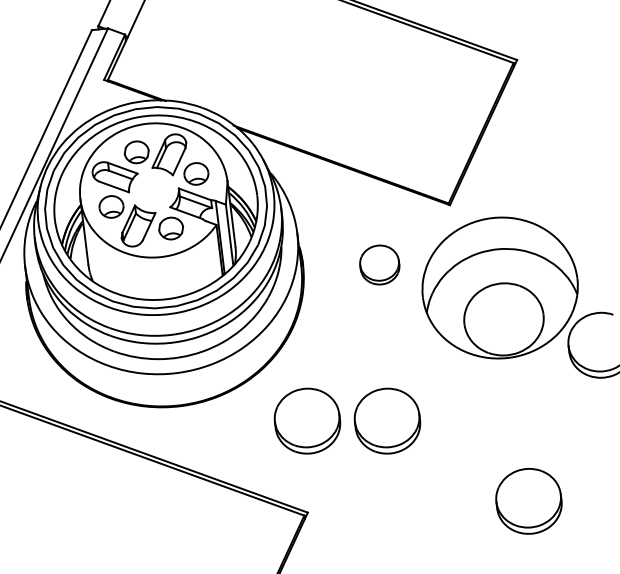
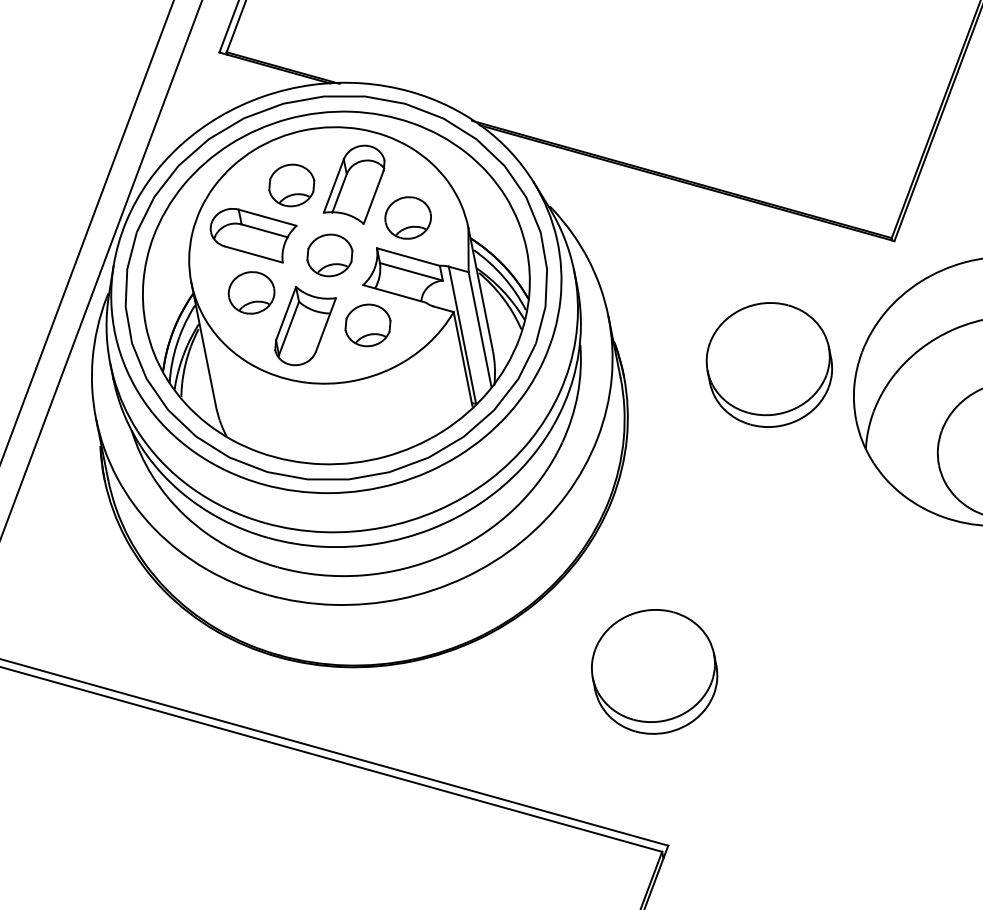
part: (153, 190) -> (329, 255), added
part: (379, 264) -> (769, 363), size x1.67
part: (387, 420) -> (806, 659), removed

